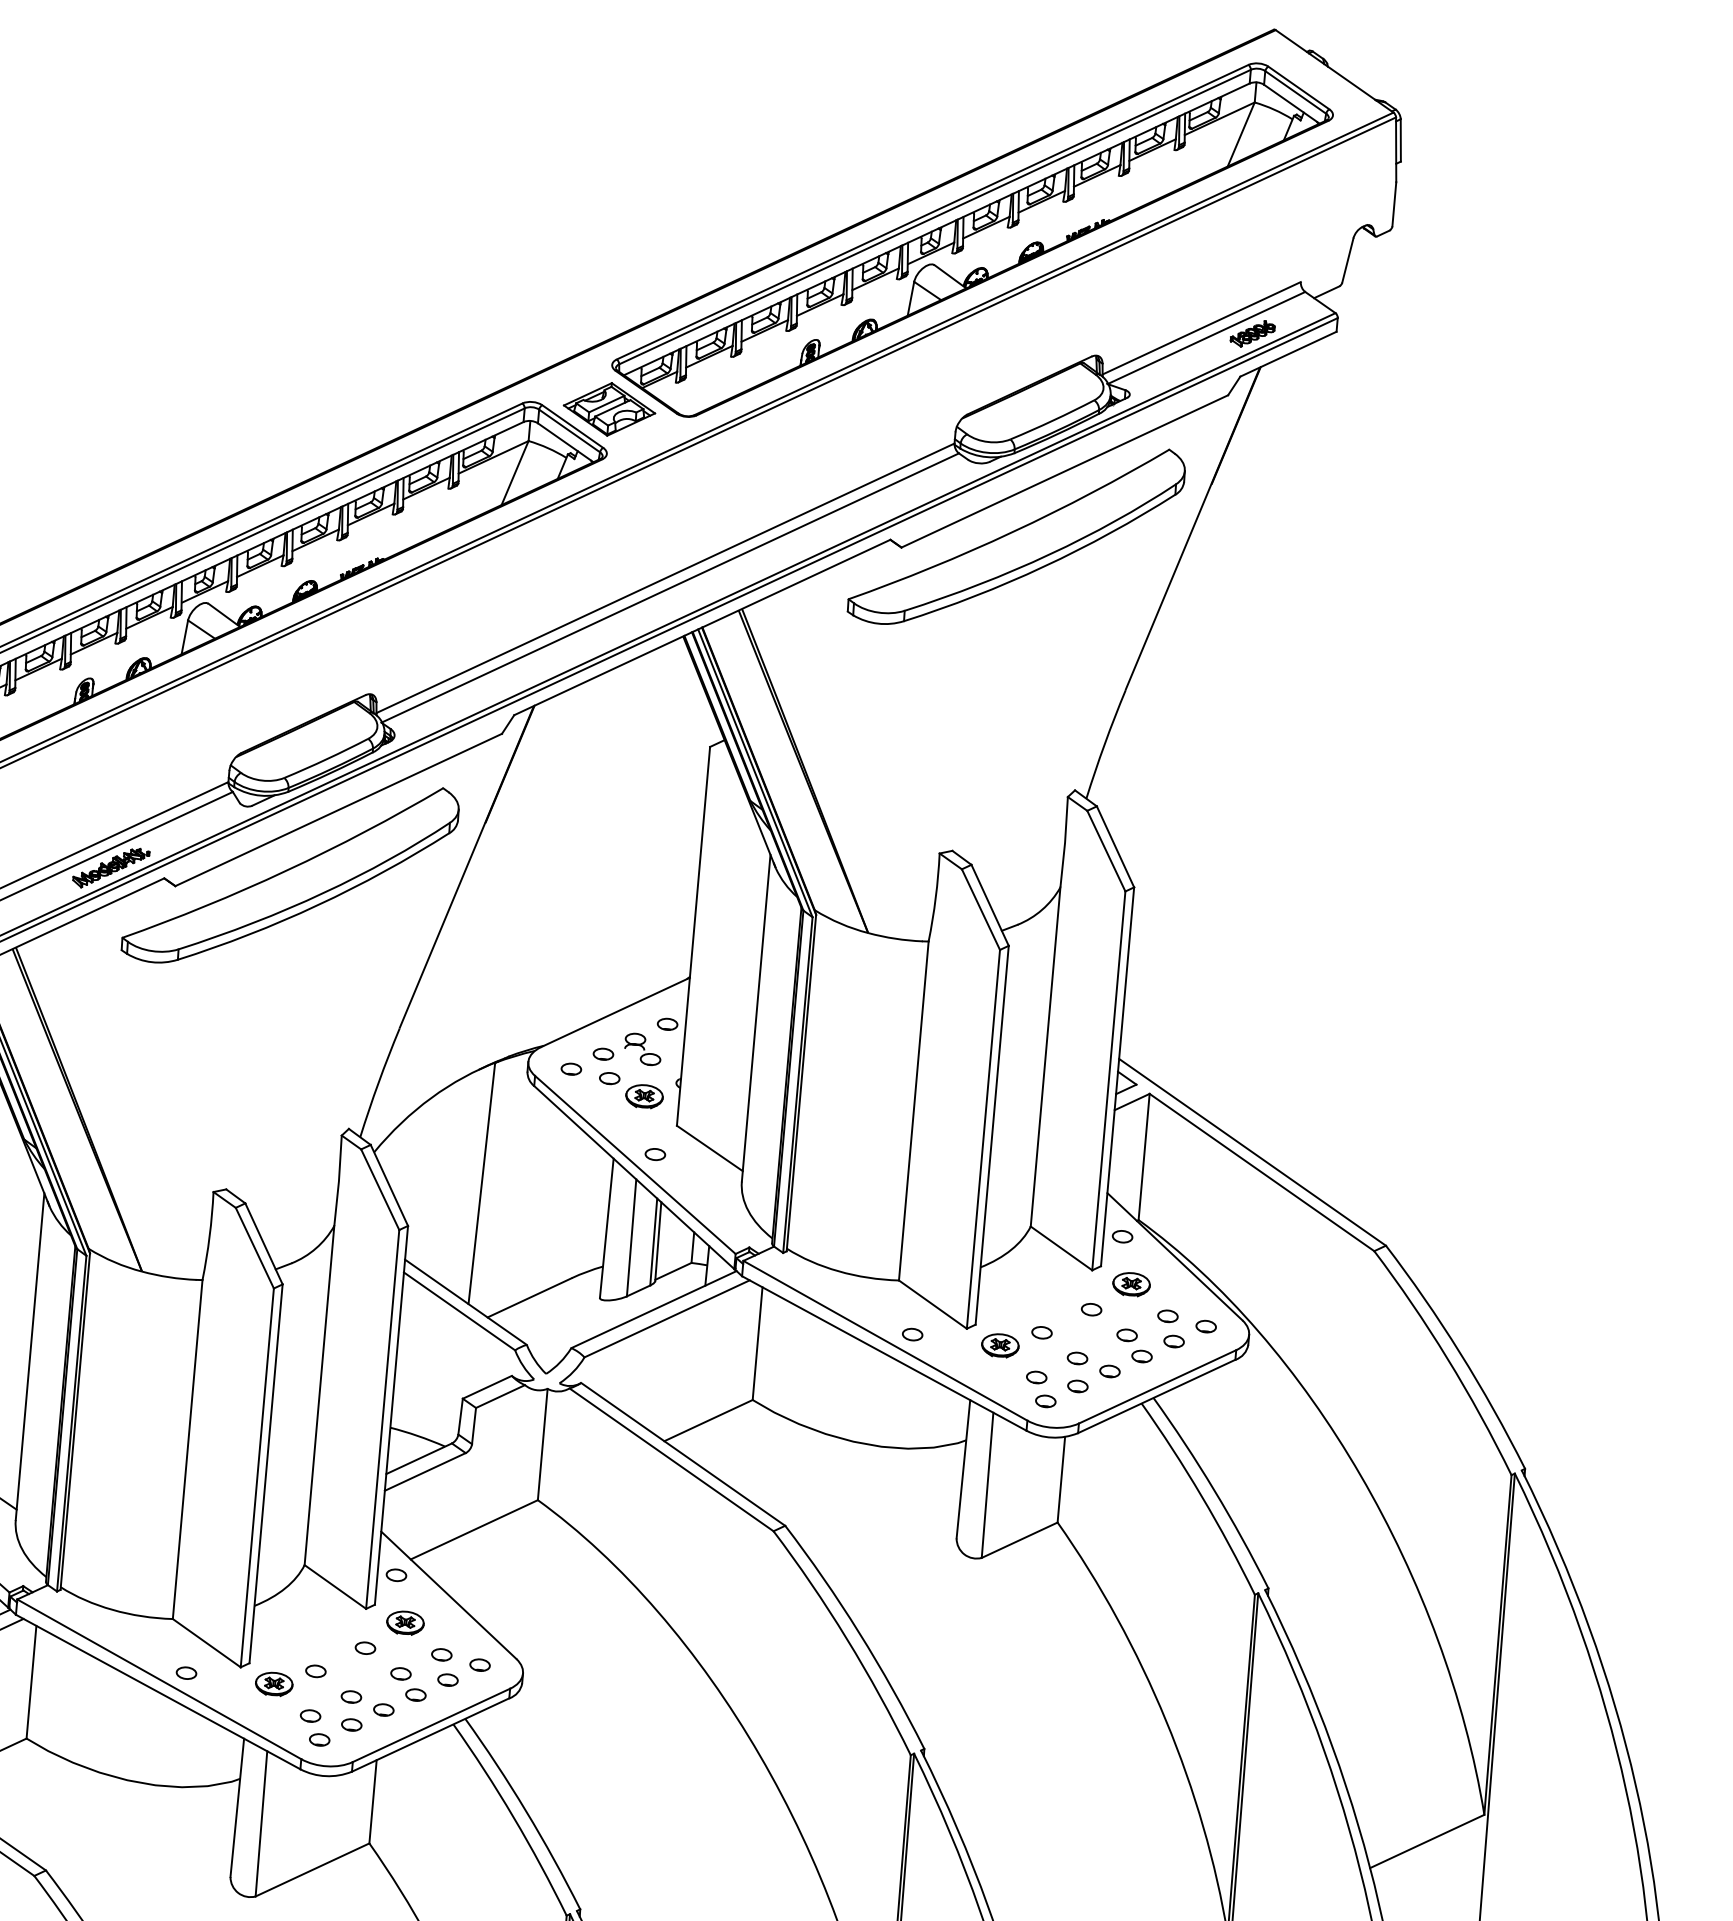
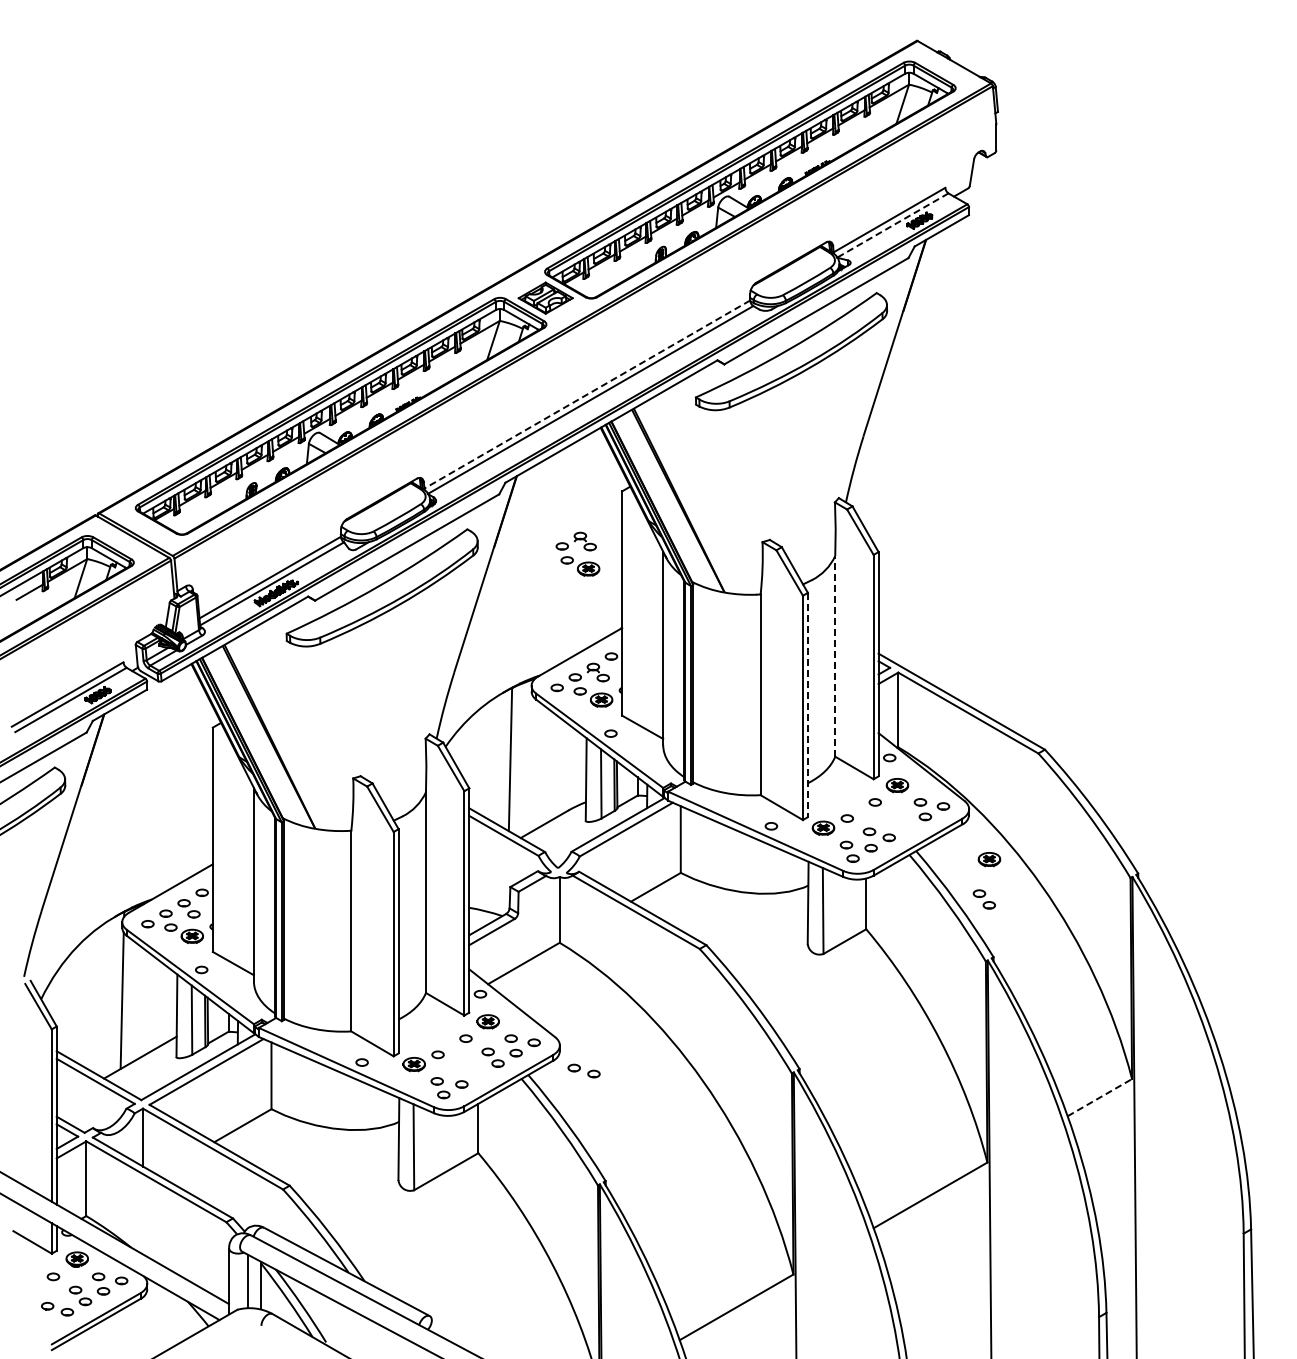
line: (1205, 337) -> (892, 225), solid -> dashed
line: (664, 578) -> (586, 394), solid -> dashed
part: (616, 851) -> (572, 557), added
line: (1046, 1055) -> (835, 655), solid -> dashed
line: (991, 1135) -> (807, 705), solid -> dashed
part: (1133, 1345) -> (983, 899), moved
part: (1276, 1422) -> (989, 859), added
part: (366, 1702) -> (583, 1070), moved
line: (1428, 1841) -> (1100, 1097), solid -> dashed

